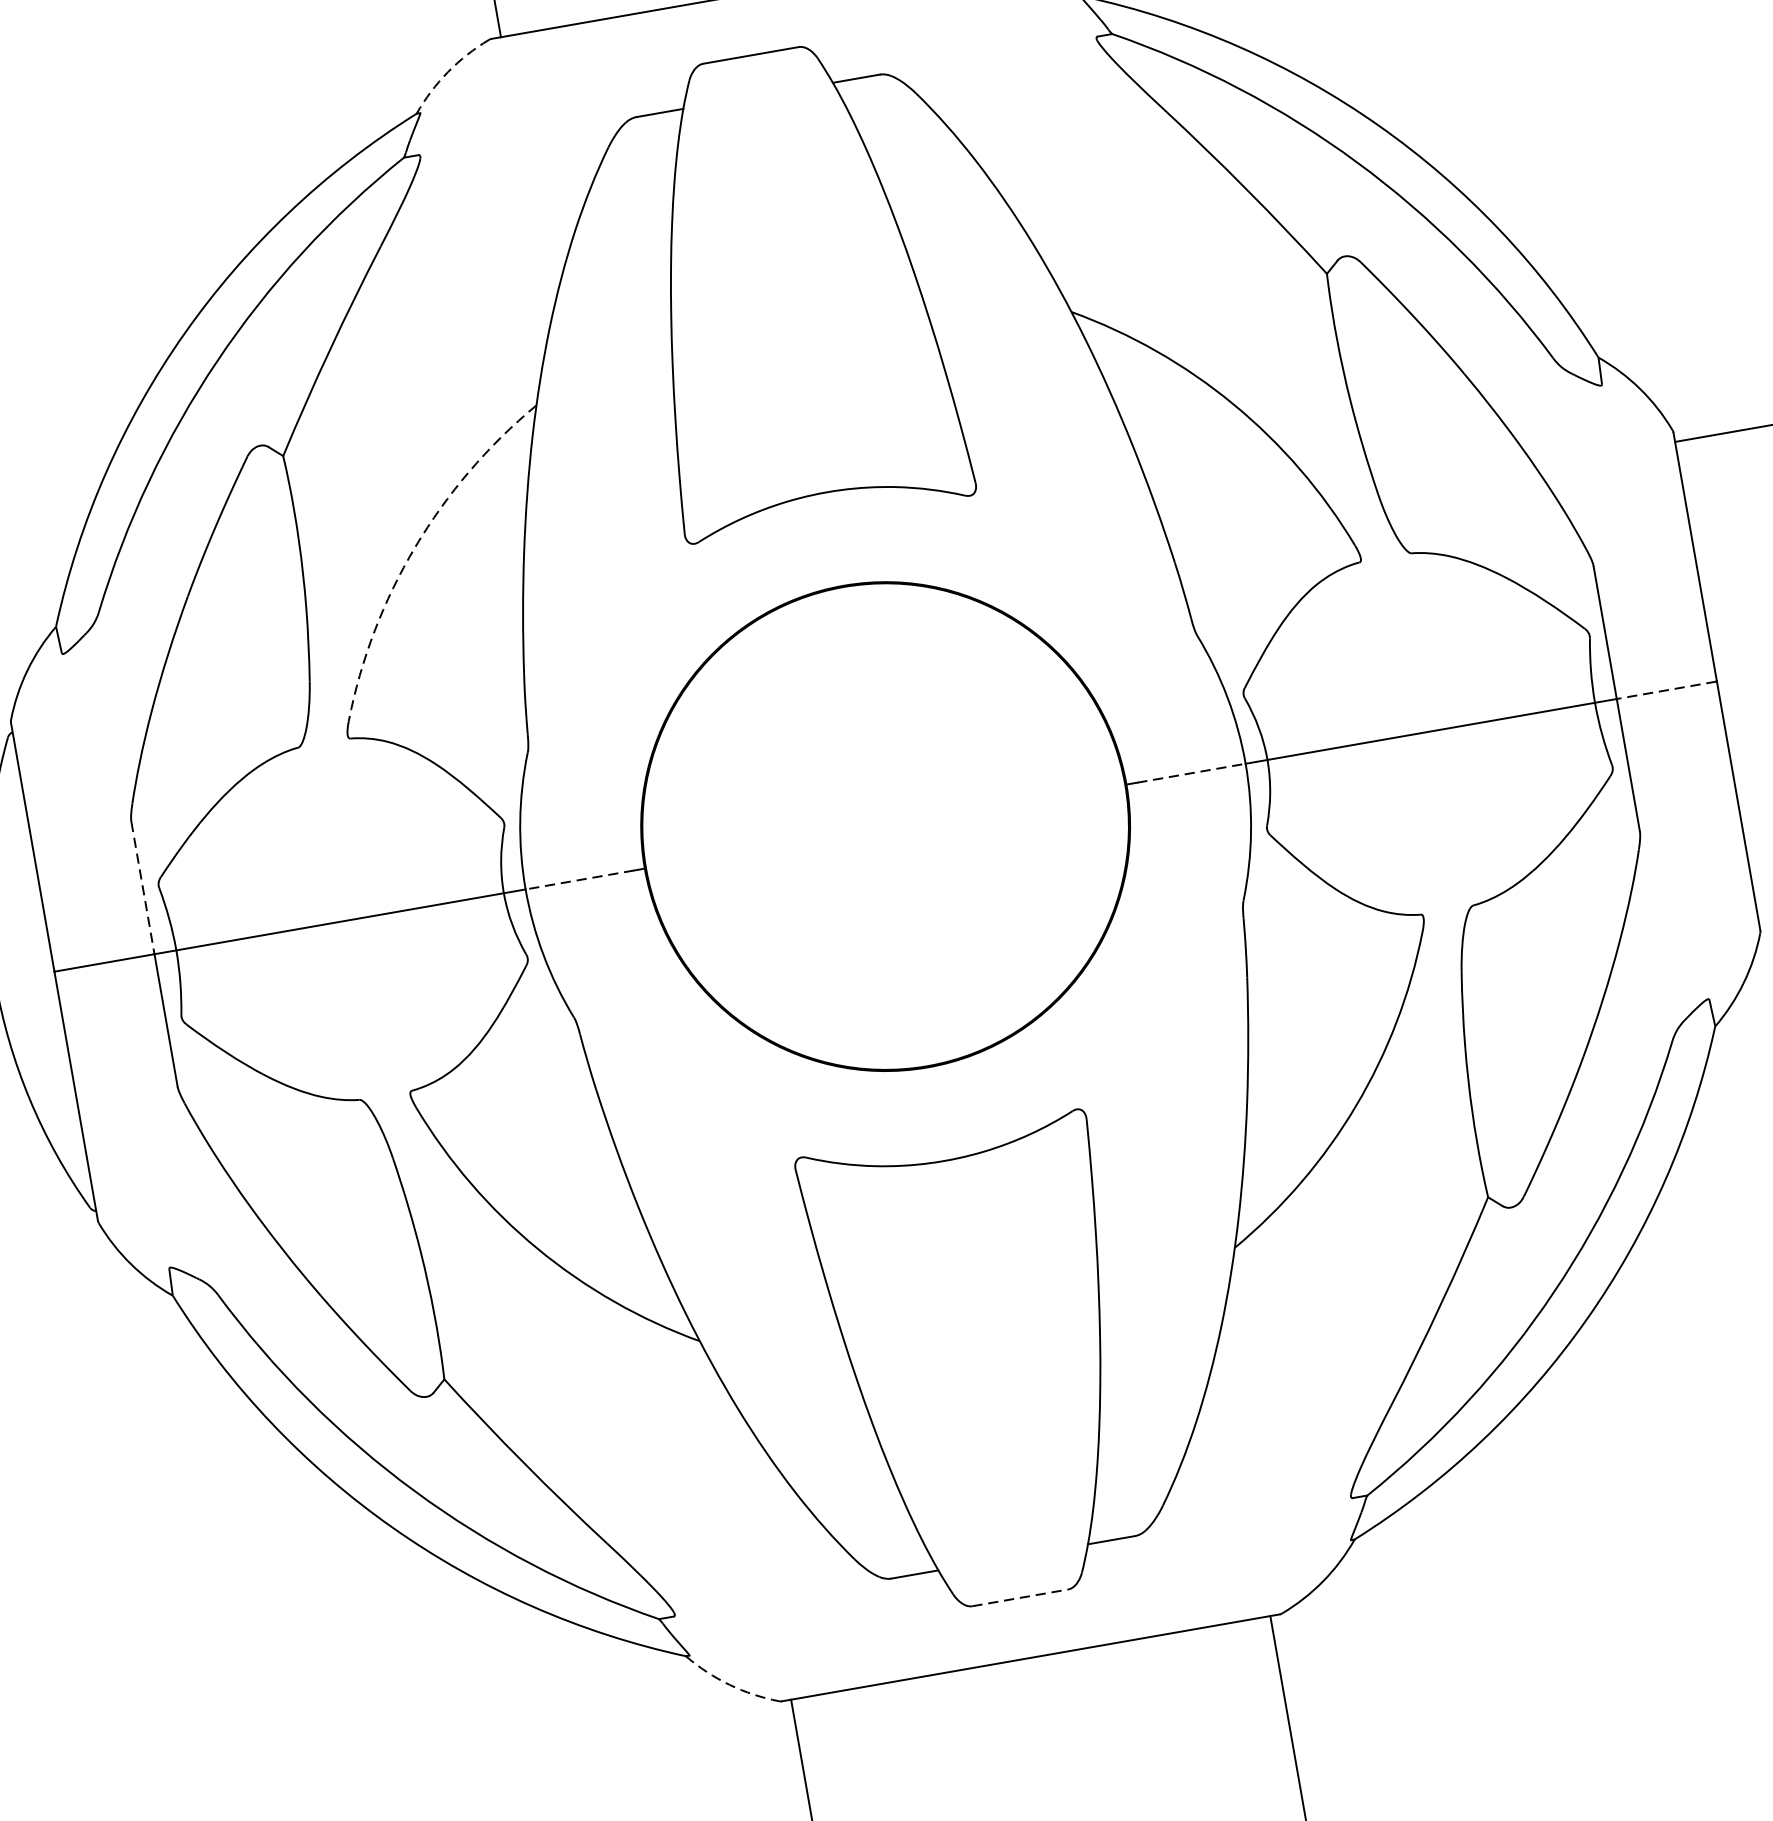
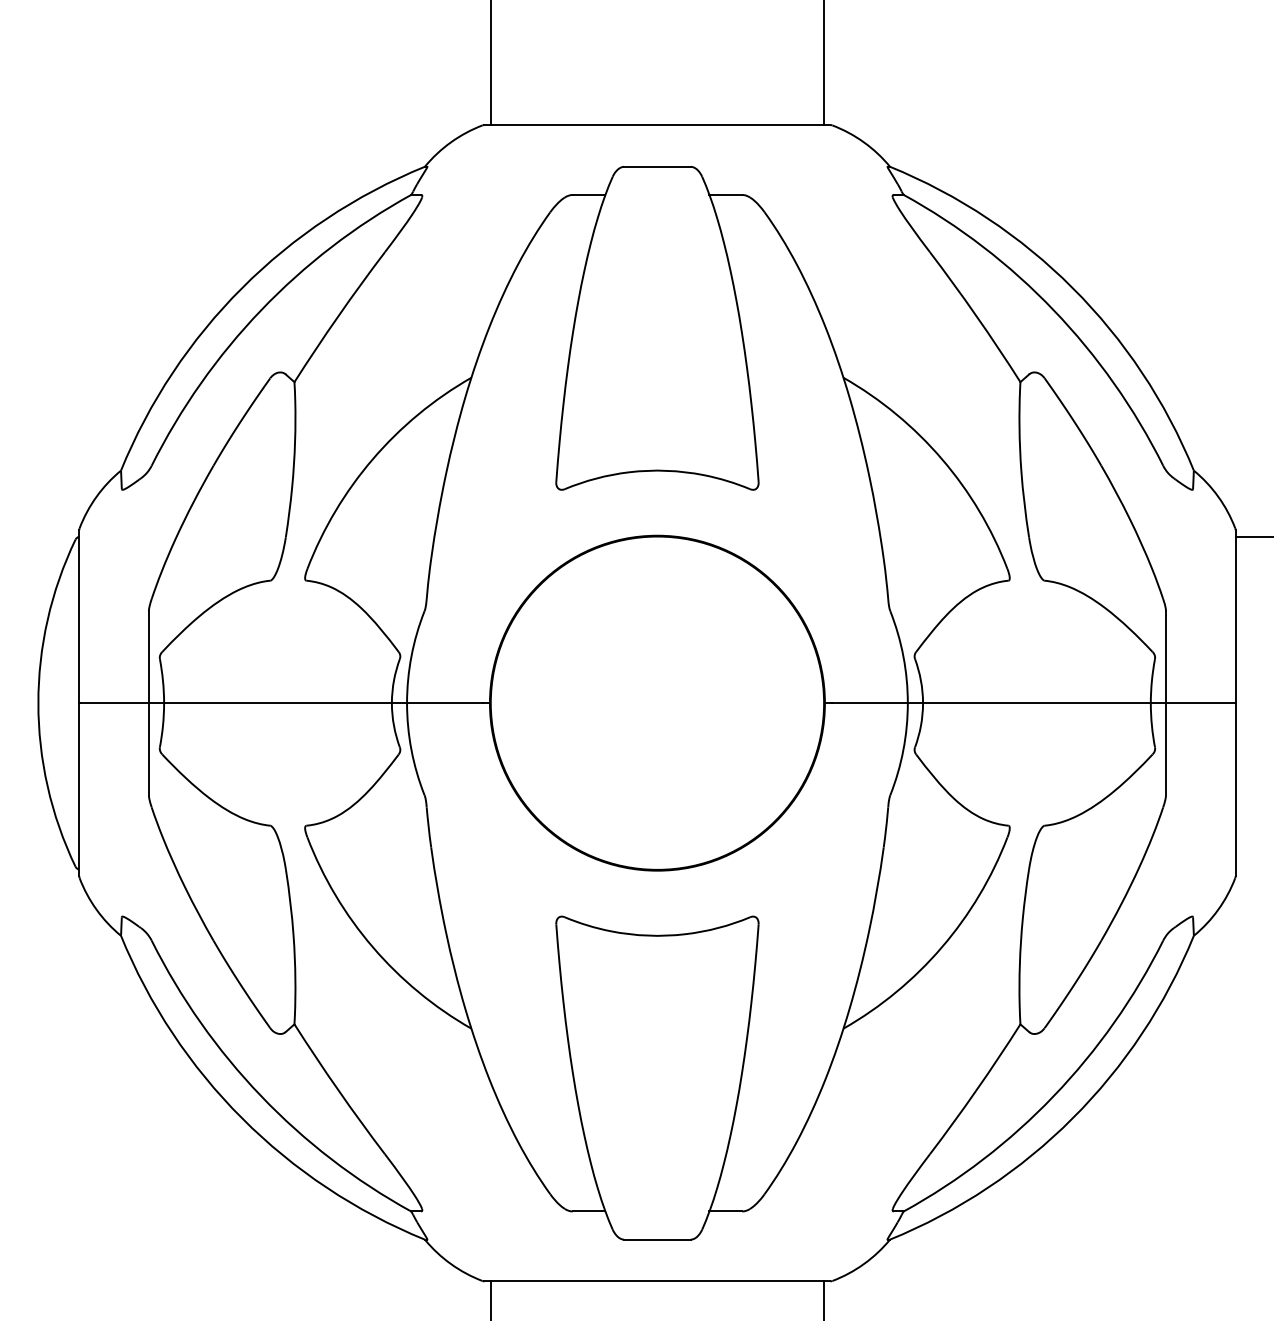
arc: (447, 72) -> (450, 142), dashed -> solid
arc: (414, 547) -> (372, 459), dashed -> solid
line: (1666, 690) -> (1200, 703), dashed -> solid
line: (1192, 773) -> (870, 703), dashed -> solid
line: (579, 880) -> (444, 703), dashed -> solid
line: (142, 888) -> (148, 657), dashed -> solid
line: (1020, 1597) -> (657, 1239), dashed -> solid
arc: (728, 1685) -> (450, 1264), dashed -> solid

